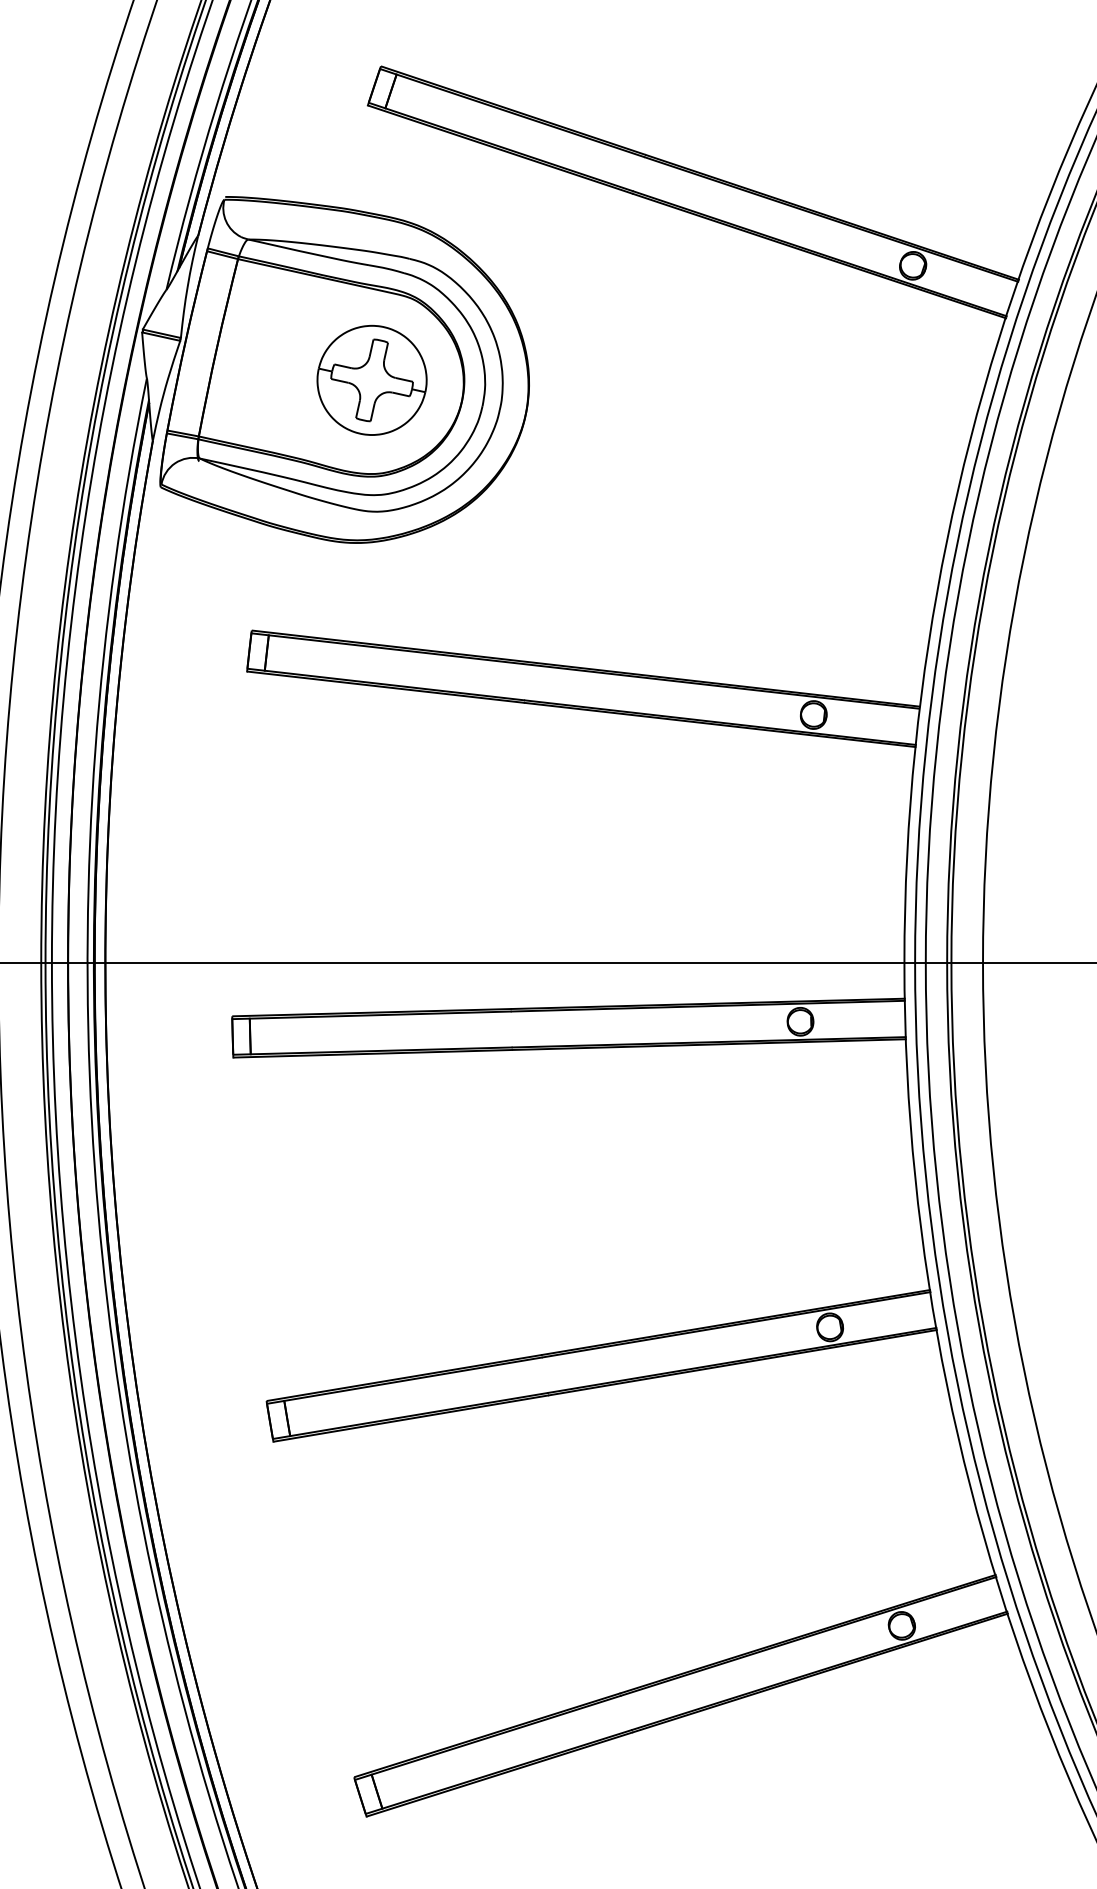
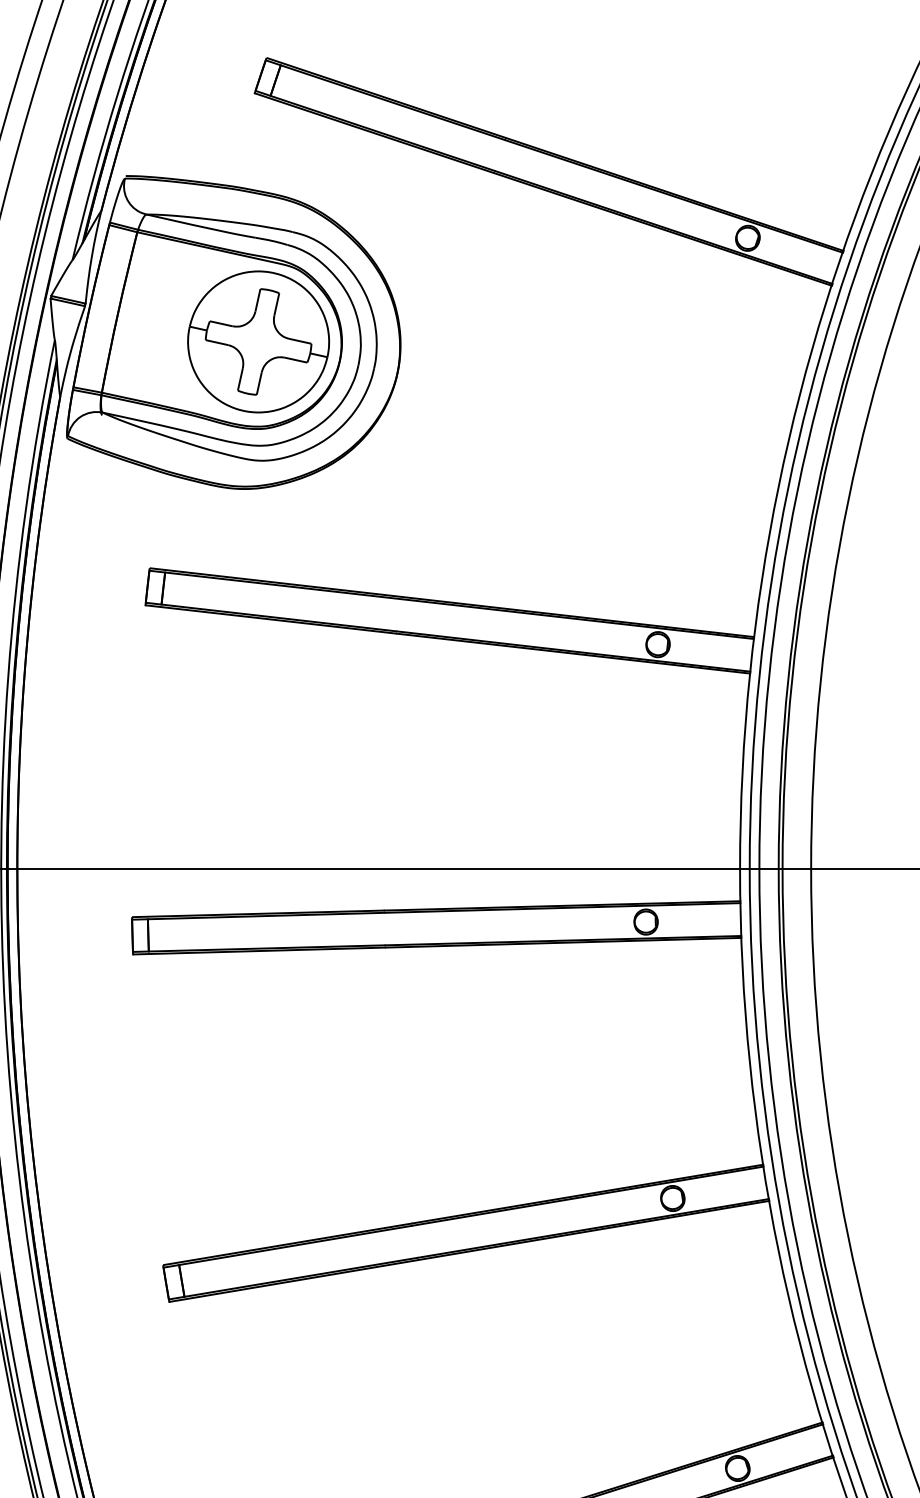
part: (371, 380) -> (258, 342), size x1.43

